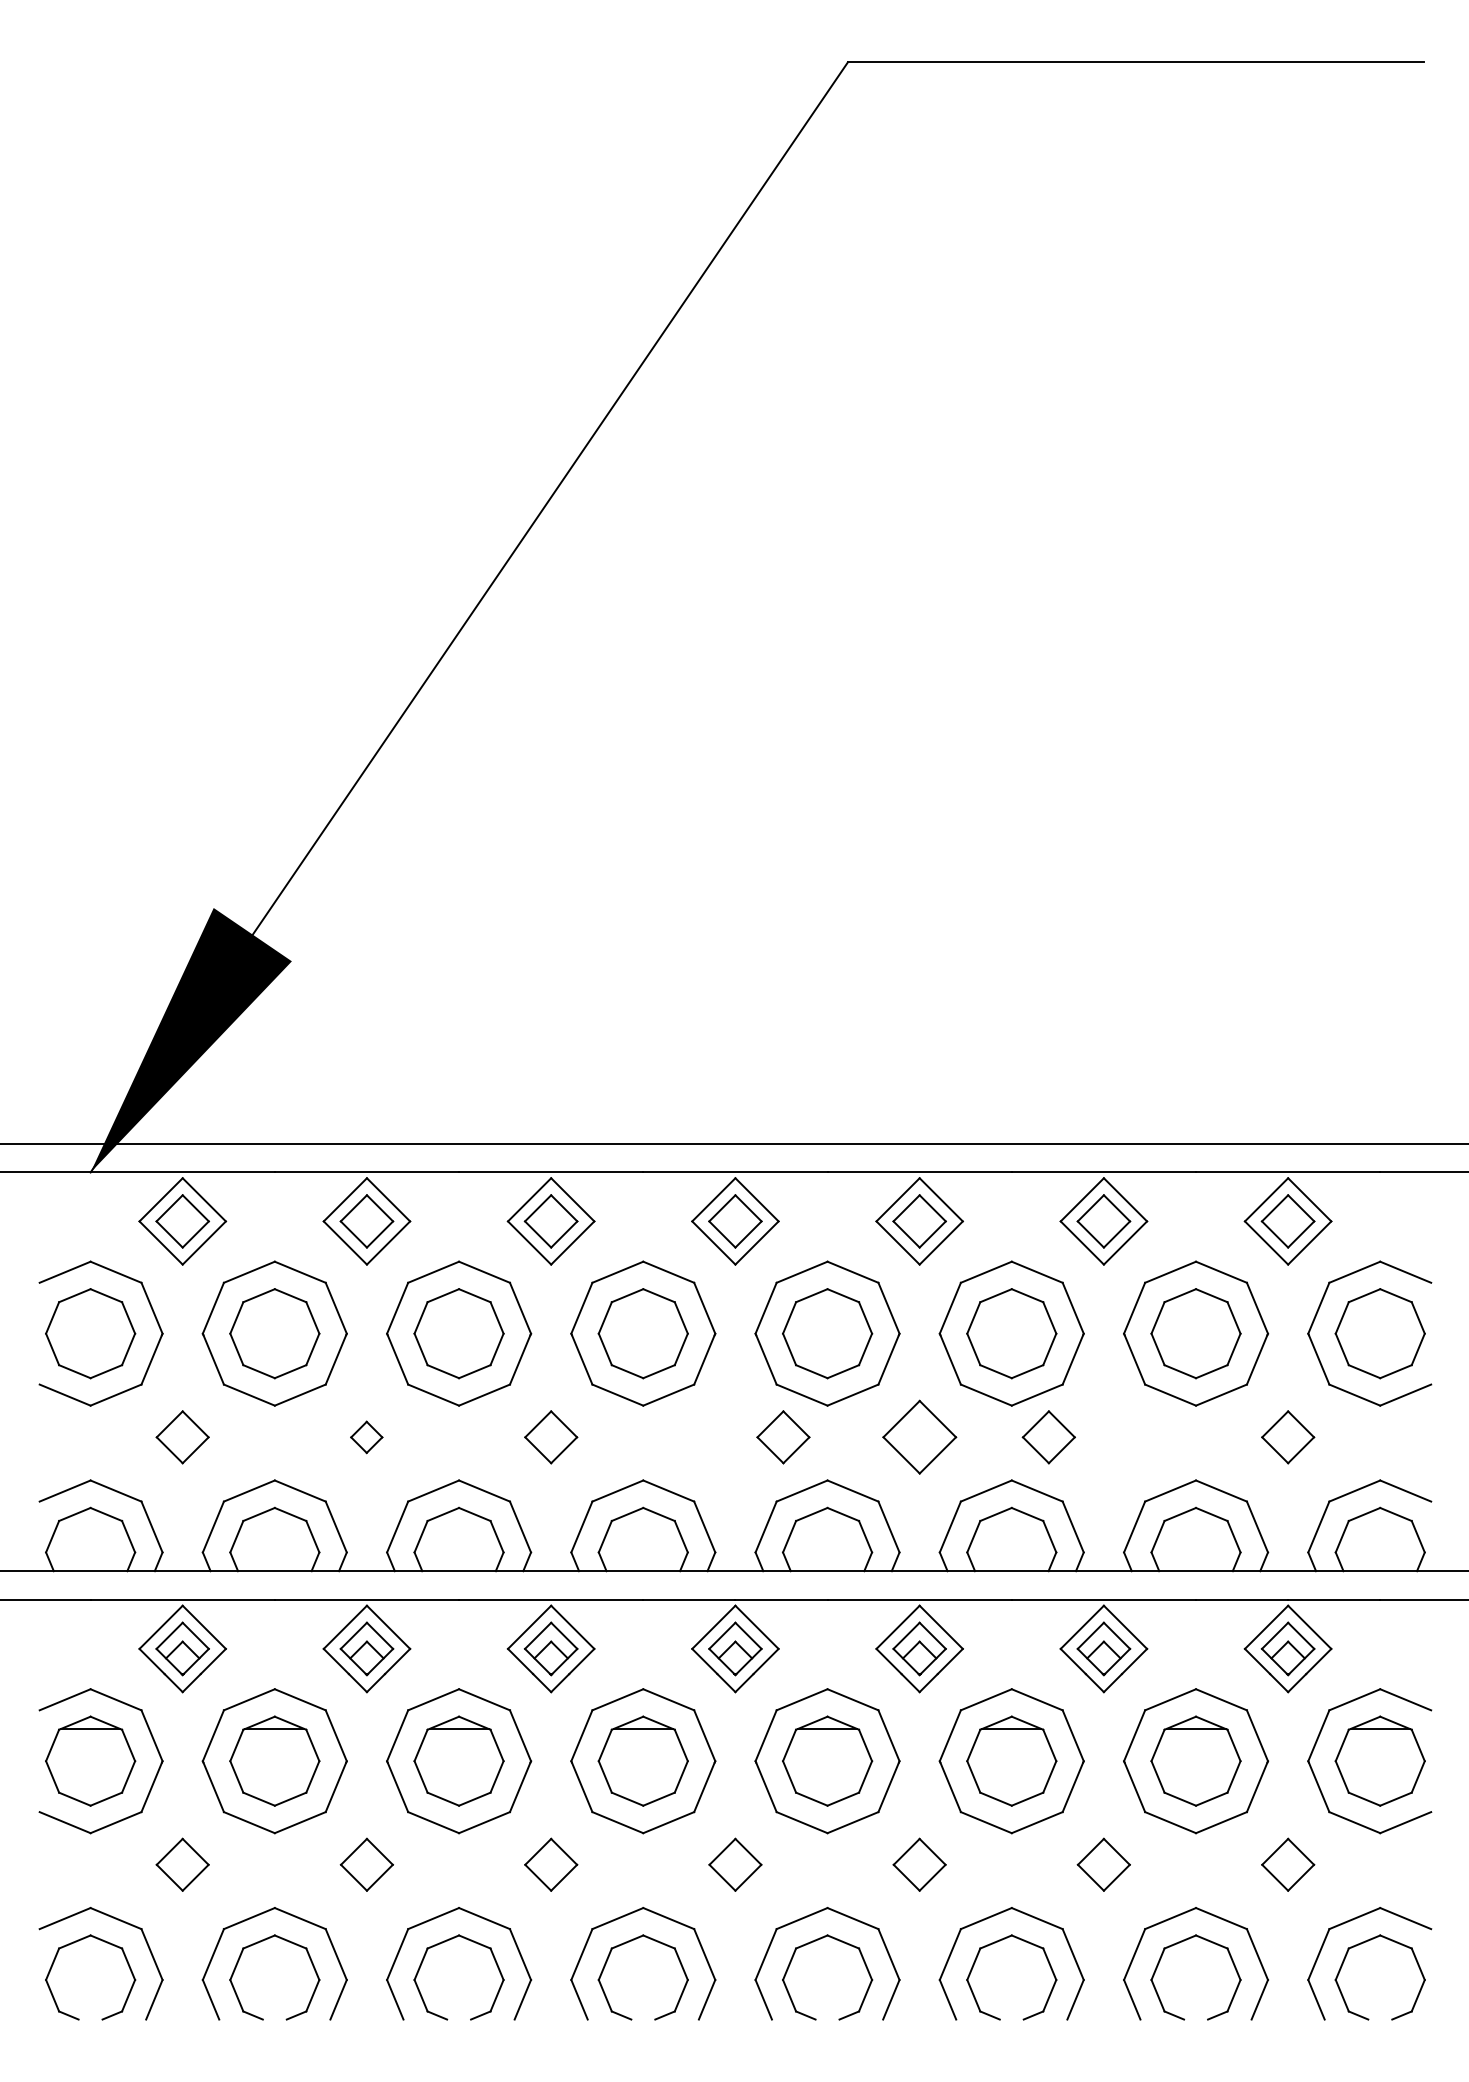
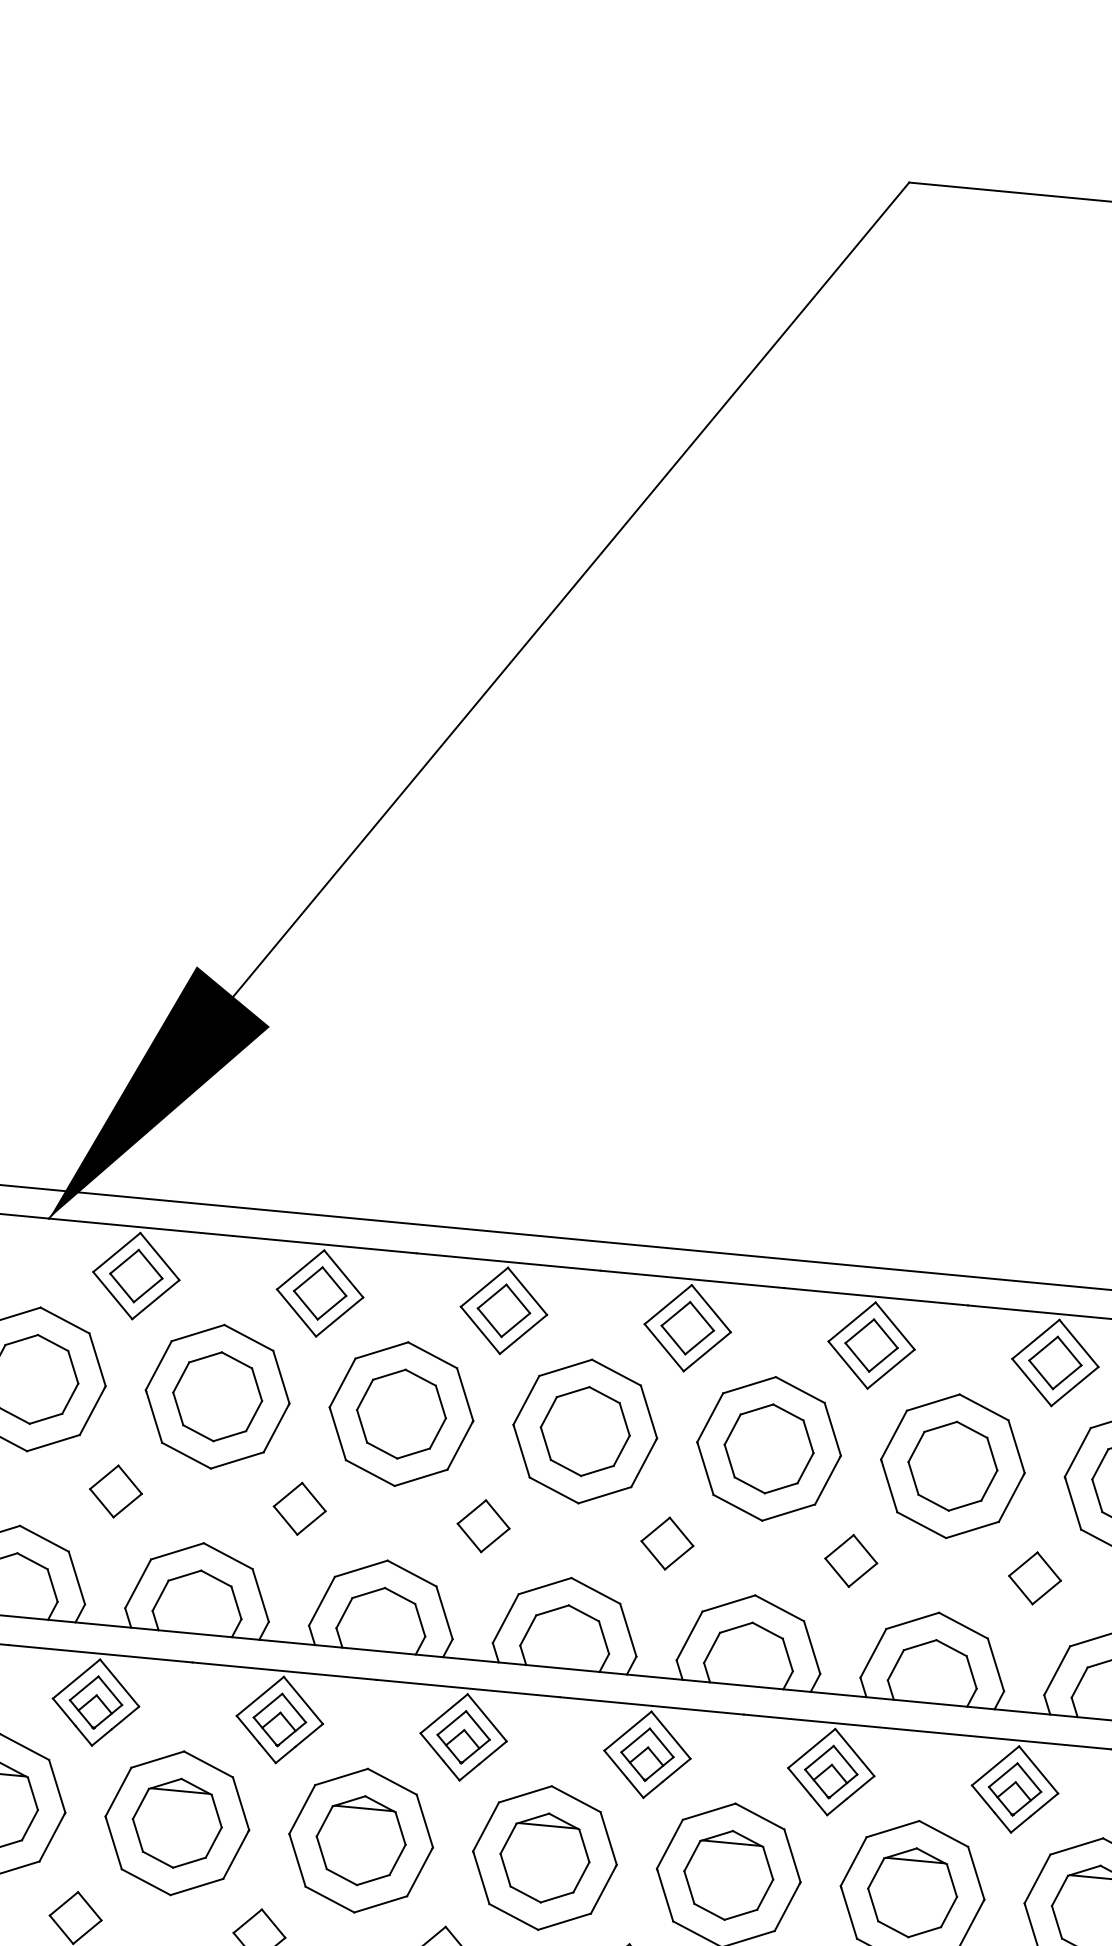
part: (366, 1437) -> (299, 1509), size x1.67
part: (783, 1437) -> (667, 1543), moved
part: (919, 1437) -> (851, 1561), size x0.71
part: (1048, 1437) -> (1034, 1578), moved

